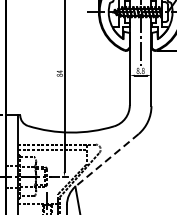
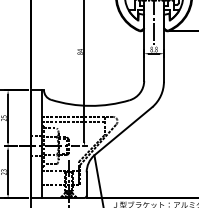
line: (107, 160) -> (123, 131), dashed -> solid

